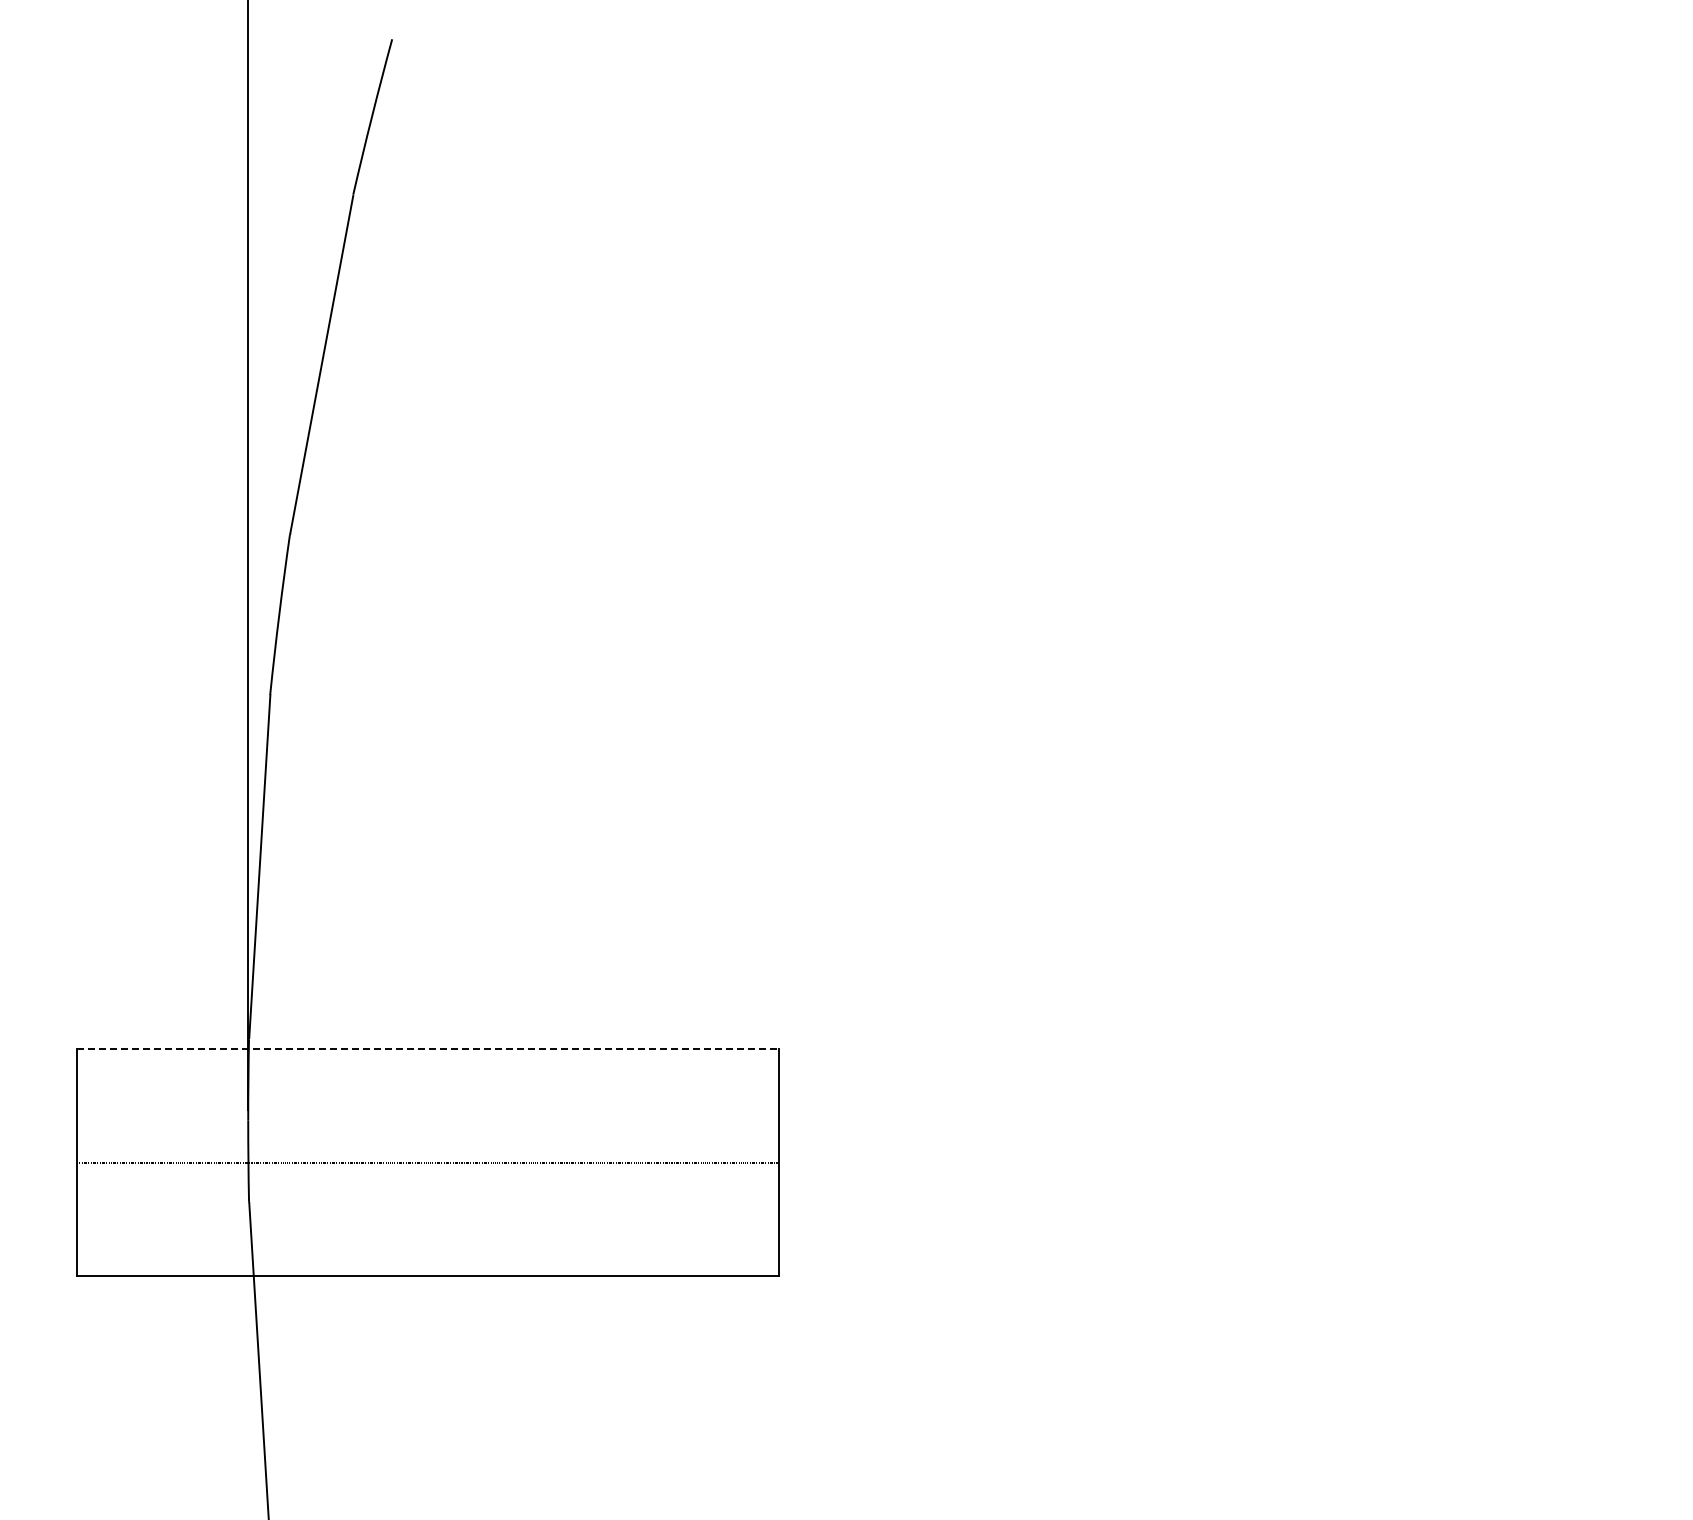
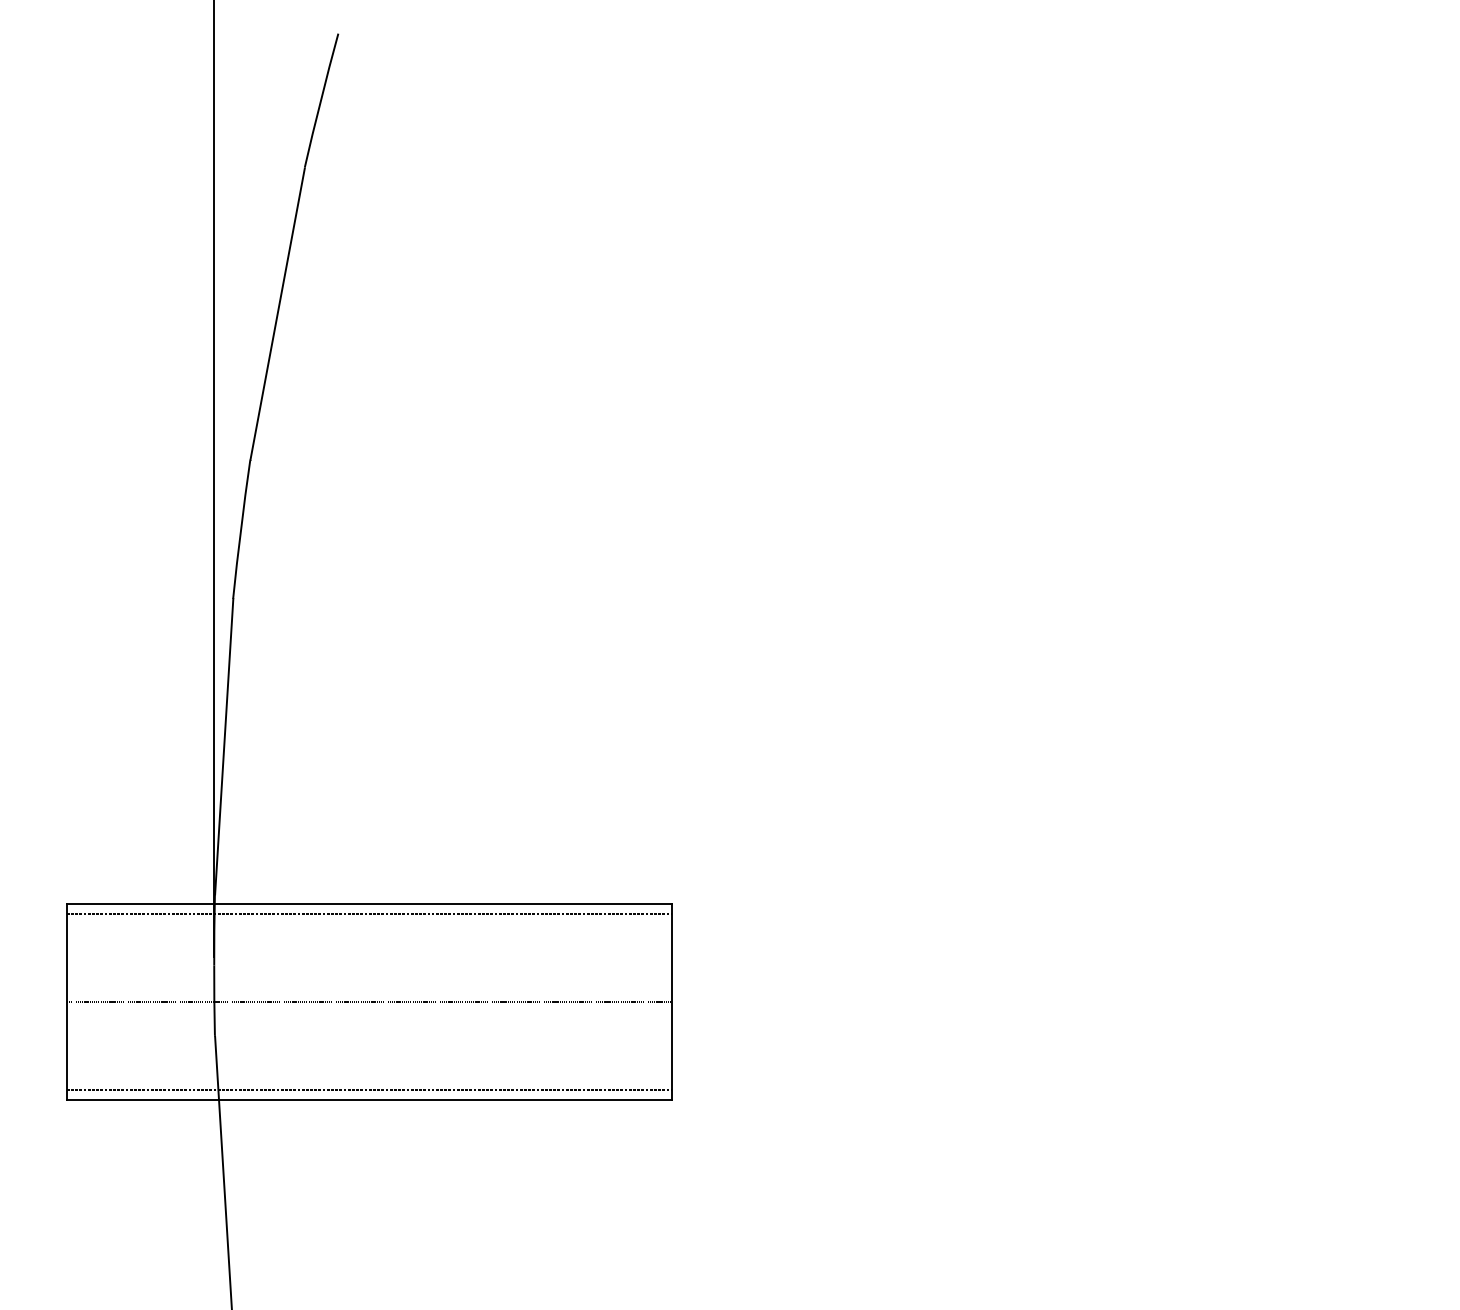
line: (428, 1048) -> (369, 903), dashed -> solid
line: (428, 1060) -> (369, 914), added
line: (428, 1264) -> (369, 1089), added

